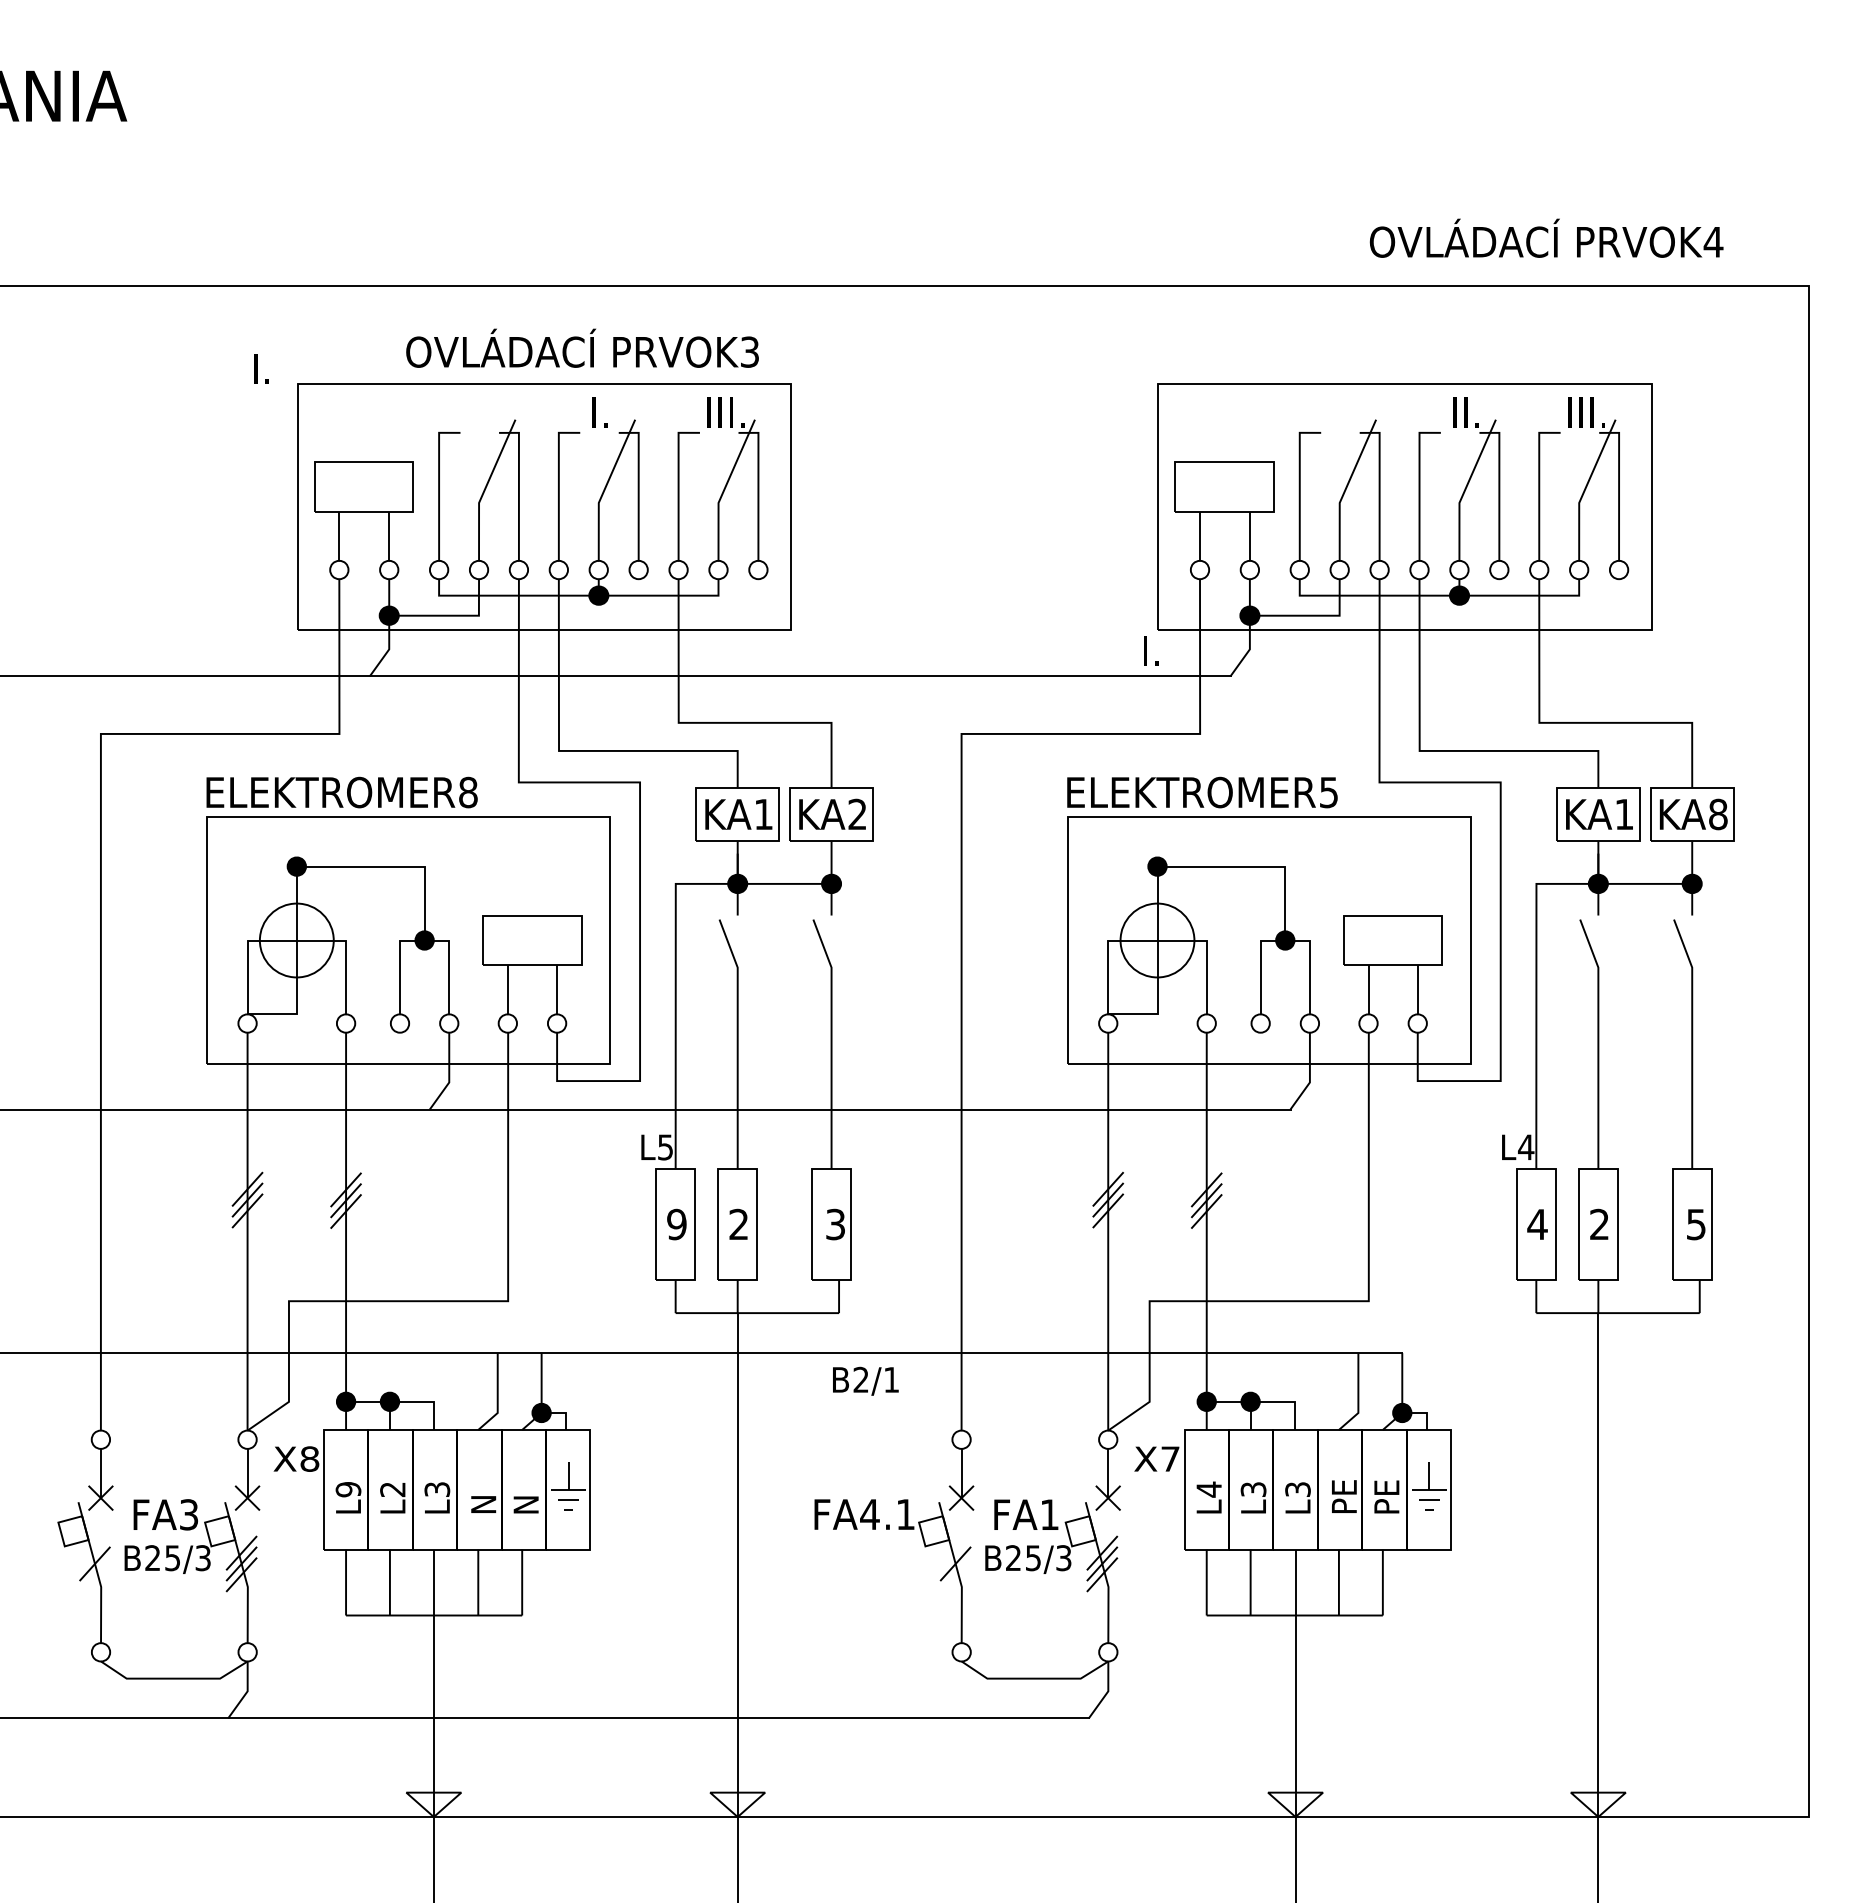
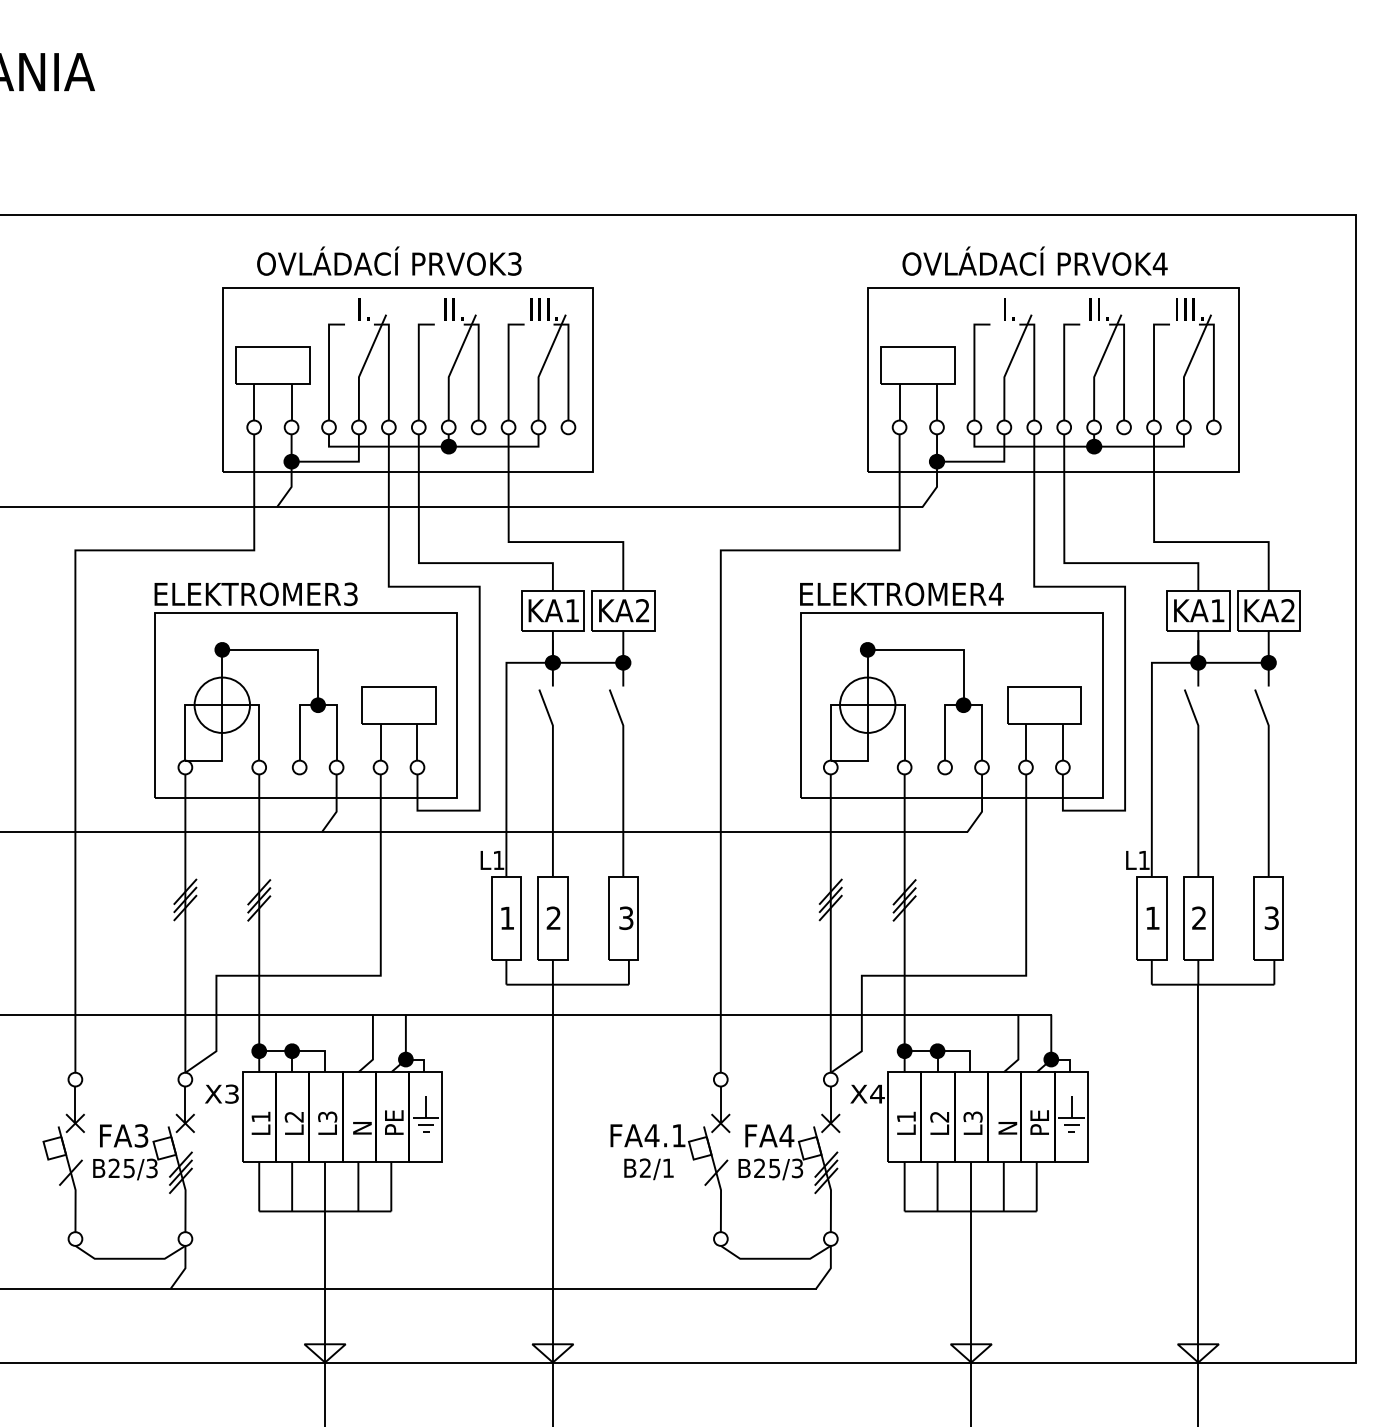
text: (1546, 237) -> (1034, 260), moved
text: (582, 347) -> (389, 260), moved
text: (261, 368) -> (363, 309), moved
text: (610, 412) -> (457, 309), I. -> II.
text: (1151, 650) -> (1009, 309), moved
text: (468, 792) -> (351, 594), ELEKTROMER8 -> ELEKTROMER3
text: (1328, 792) -> (995, 594), ELEKTROMER5 -> ELEKTROMER4
text: (1718, 814) -> (1288, 610), KA8 -> KA2
text: (1526, 1146) -> (1144, 859), L4 -> L1
text: (665, 1147) -> (498, 860), L5 -> L1
text: (1696, 1223) -> (1271, 917), 5 -> 3
text: (676, 1224) -> (507, 918), 9 -> 1
text: (1537, 1224) -> (1152, 918), 4 -> 1
text: (865, 1380) -> (648, 1168), moved
text: (309, 1458) -> (231, 1093), X8 -> X3
text: (1170, 1458) -> (877, 1093), X7 -> X4
text: (348, 1489) -> (261, 1116), L9 -> L1
text: (1208, 1489) -> (905, 1116), L4 -> L1
text: (1253, 1489) -> (939, 1116), L3 -> L2
text: (525, 1495) -> (393, 1121), N -> PE
text: (1344, 1495) -> (1007, 1121), PE -> N
text: (1049, 1514) -> (786, 1135), FA1 -> FA4

